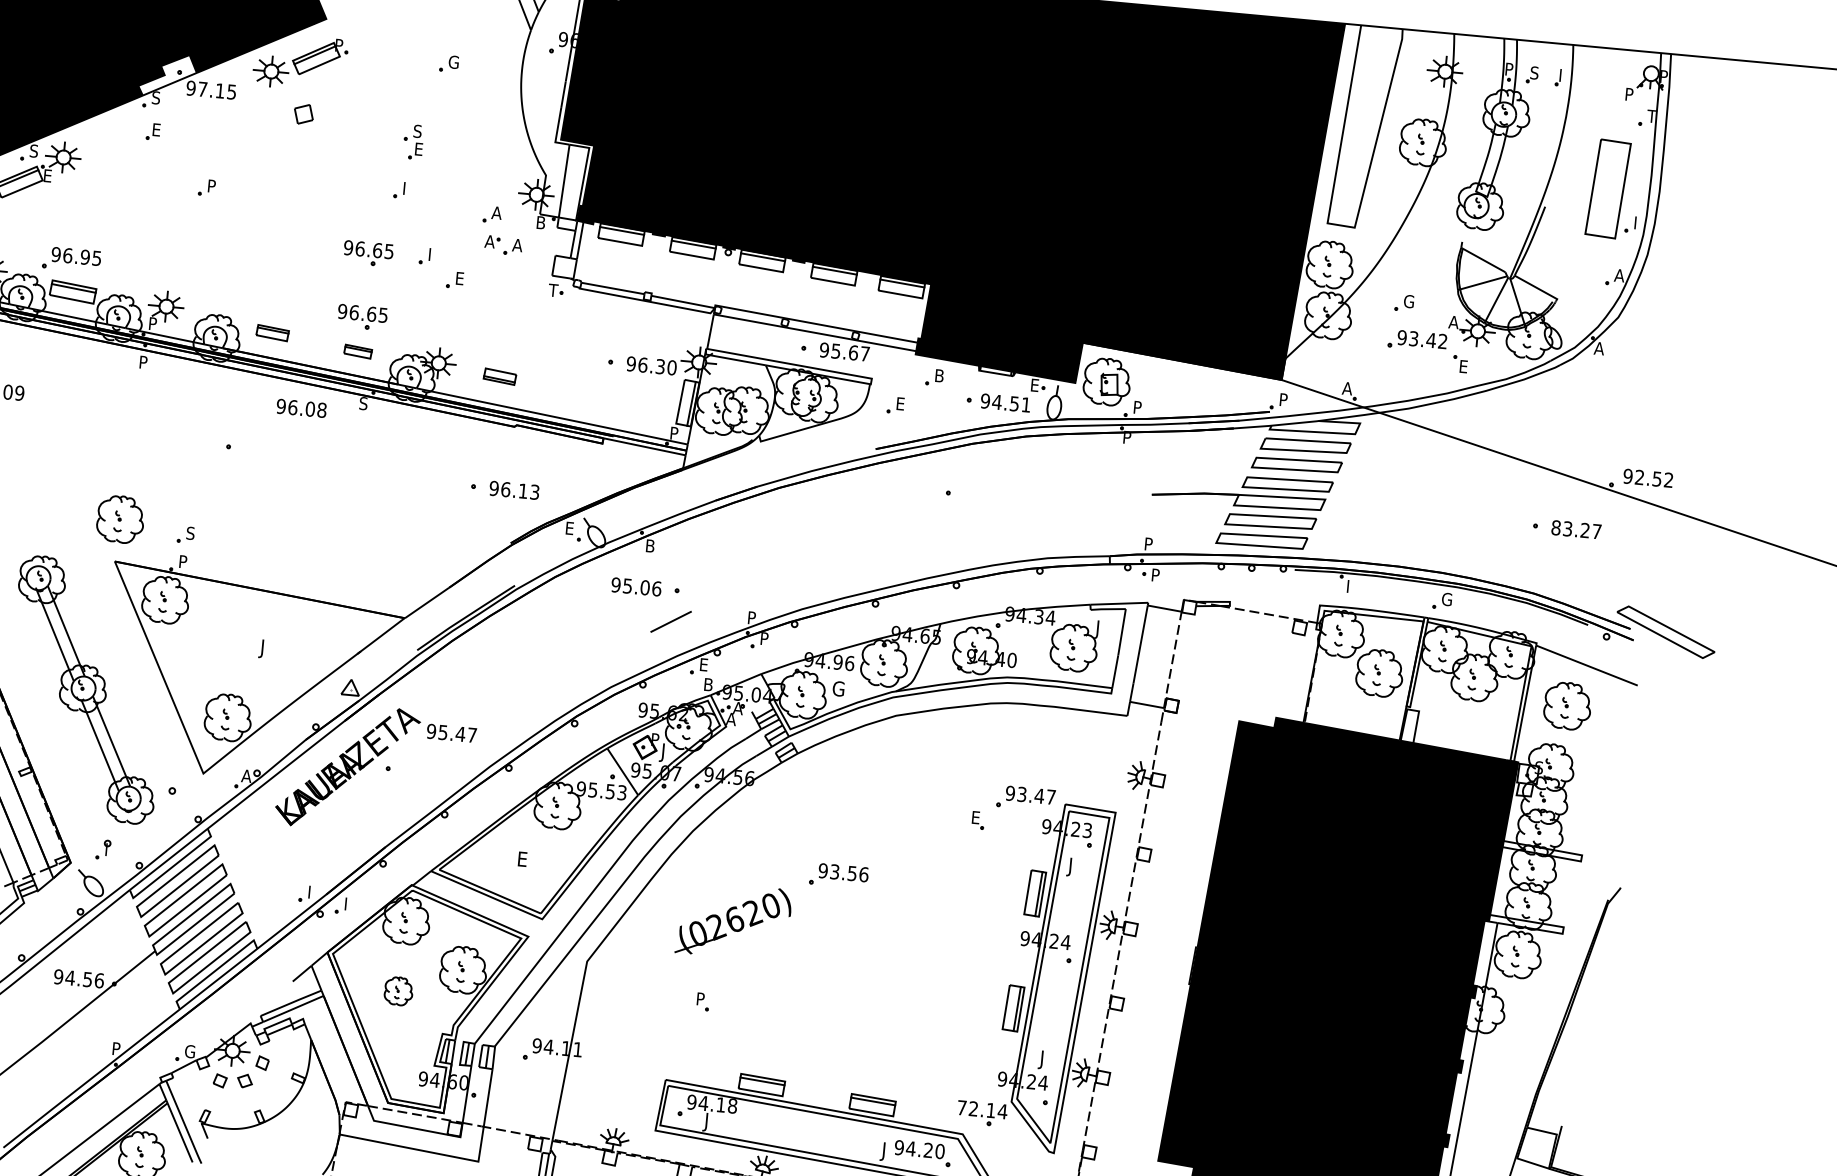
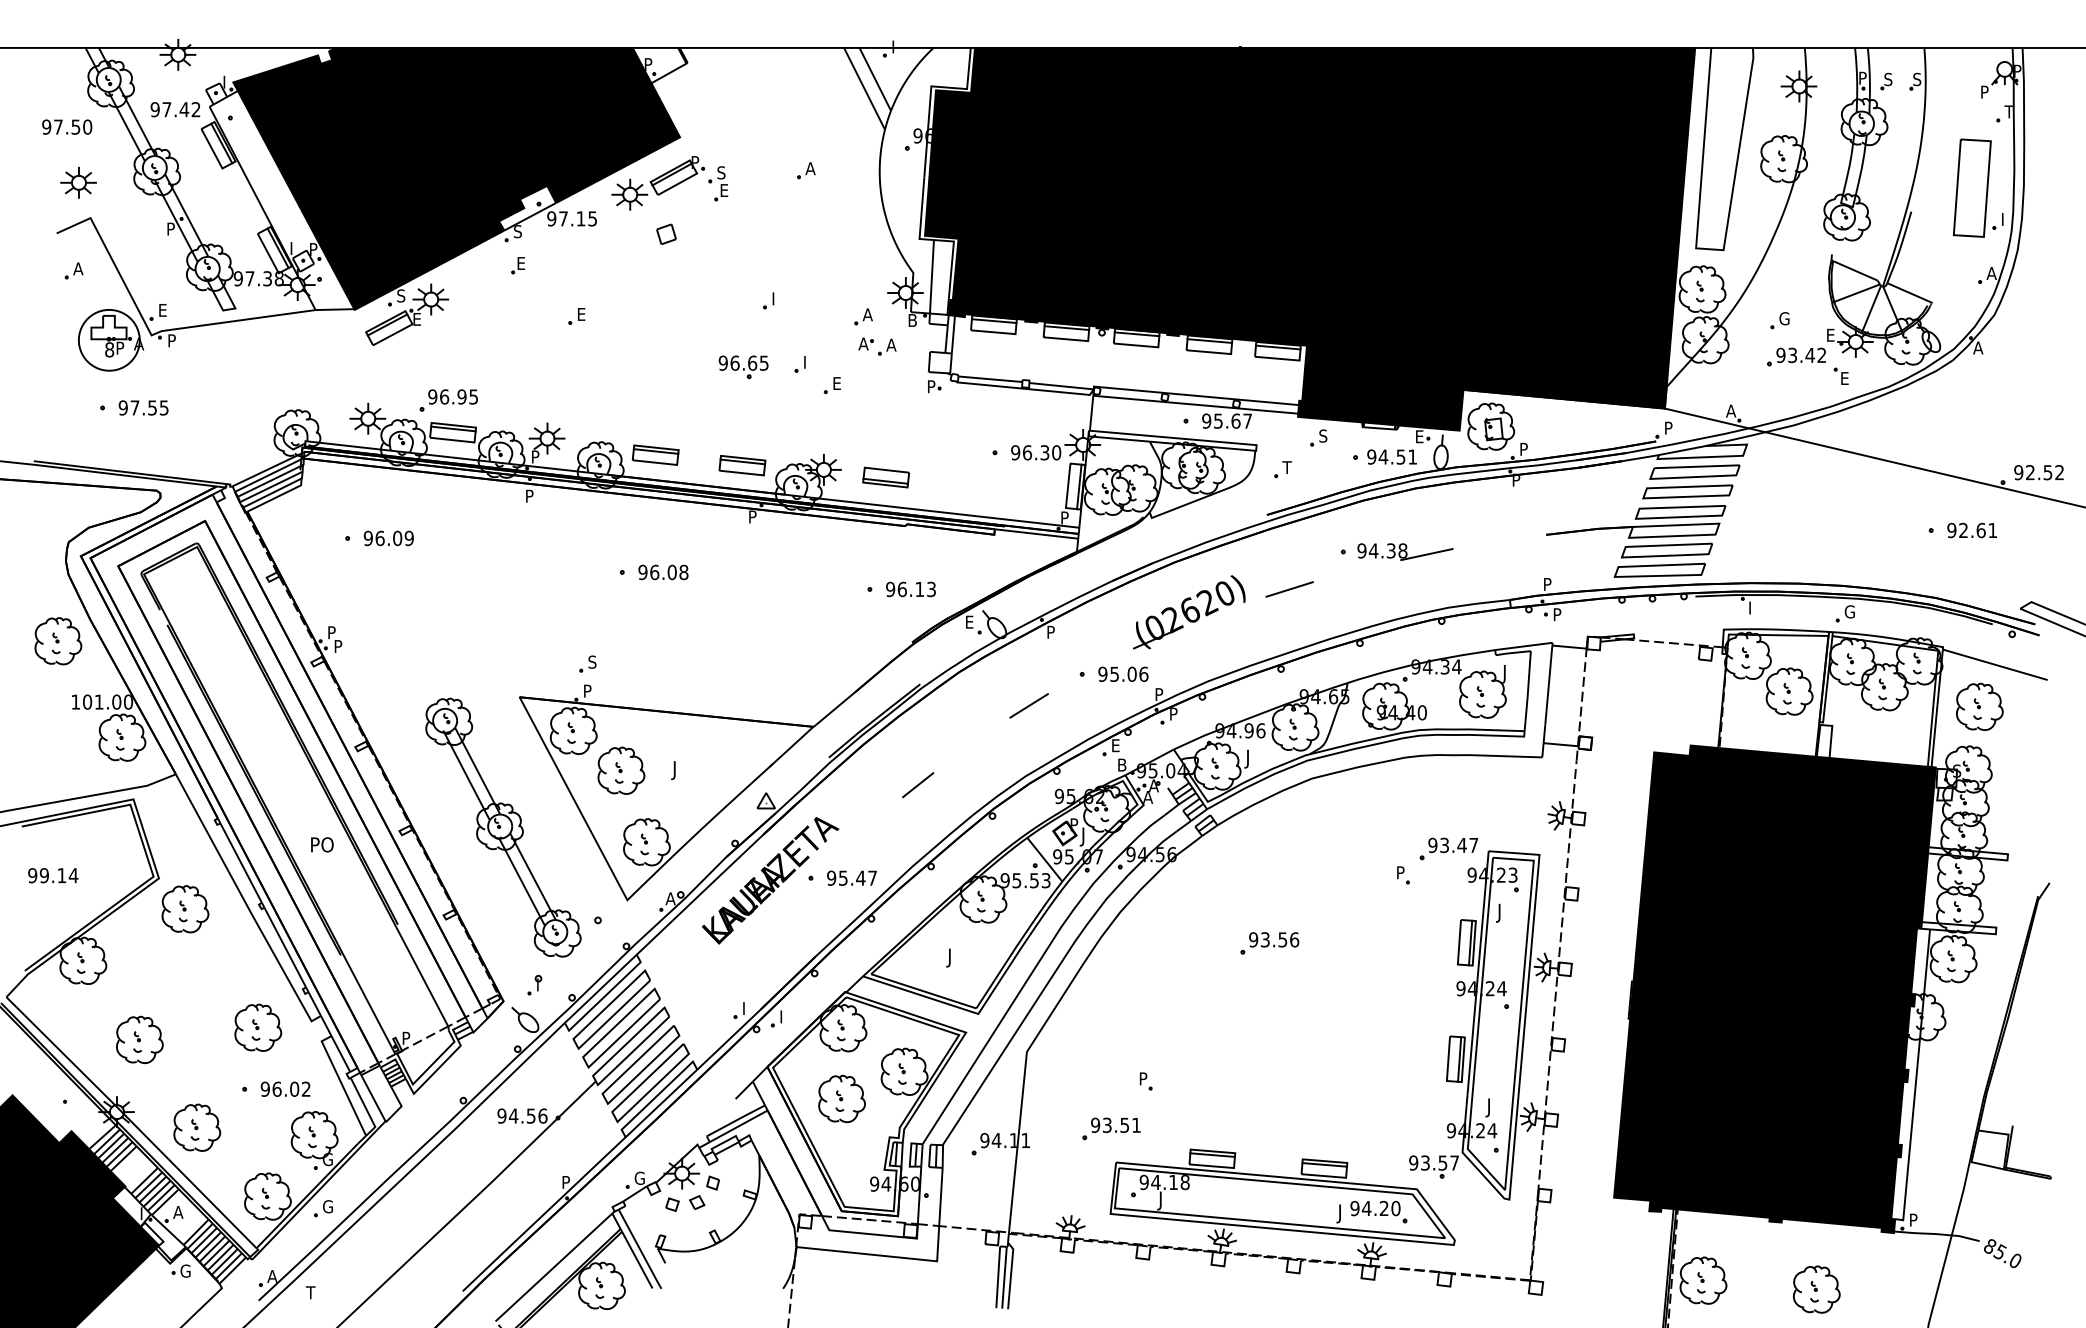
text: (453, 62) -> (810, 168), G -> A
text: (1563, 75) -> (1917, 79), I -> S
part: (413, 141) -> (718, 183), moved
text: (212, 186) -> (582, 314), P -> E
text: (553, 290) -> (931, 386), T -> P
part: (362, 317) -> (743, 431), removed
text: (1453, 321) -> (1830, 334), A -> E
part: (272, 332) -> (655, 454), size x1.43
part: (358, 351) -> (742, 465), size x1.67
text: (939, 375) -> (1323, 435), B -> S
part: (499, 376) -> (885, 477), size x1.43
text: (363, 403) -> (752, 516), S -> P
text: (900, 403) -> (1287, 467), E -> T
text: (301, 408) -> (663, 572), moved
part: (1010, 498) -> (1405, 551), added
part: (120, 519) -> (621, 770), moved
line: (891, 525) -> (1289, 589), added
text: (1576, 529) -> (1972, 530), 83.27 -> 92.61
text: (651, 546) -> (1052, 632), B -> P
text: (636, 586) -> (1123, 673), moved
line: (670, 621) -> (1028, 705), moved
line: (503, 686) -> (918, 785), added
text: (836, 690) -> (1250, 758), G -> J
text: (451, 732) -> (851, 877), moved
text: (976, 817) -> (1401, 872), E -> P
text: (520, 860) -> (951, 957), E -> J
part: (734, 921) -> (1189, 612), moved
part: (398, 990) -> (841, 1098), size x1.67
part: (664, 1045) -> (1111, 1128), added
text: (982, 1109) -> (1434, 1162), 72.14 -> 93.57

